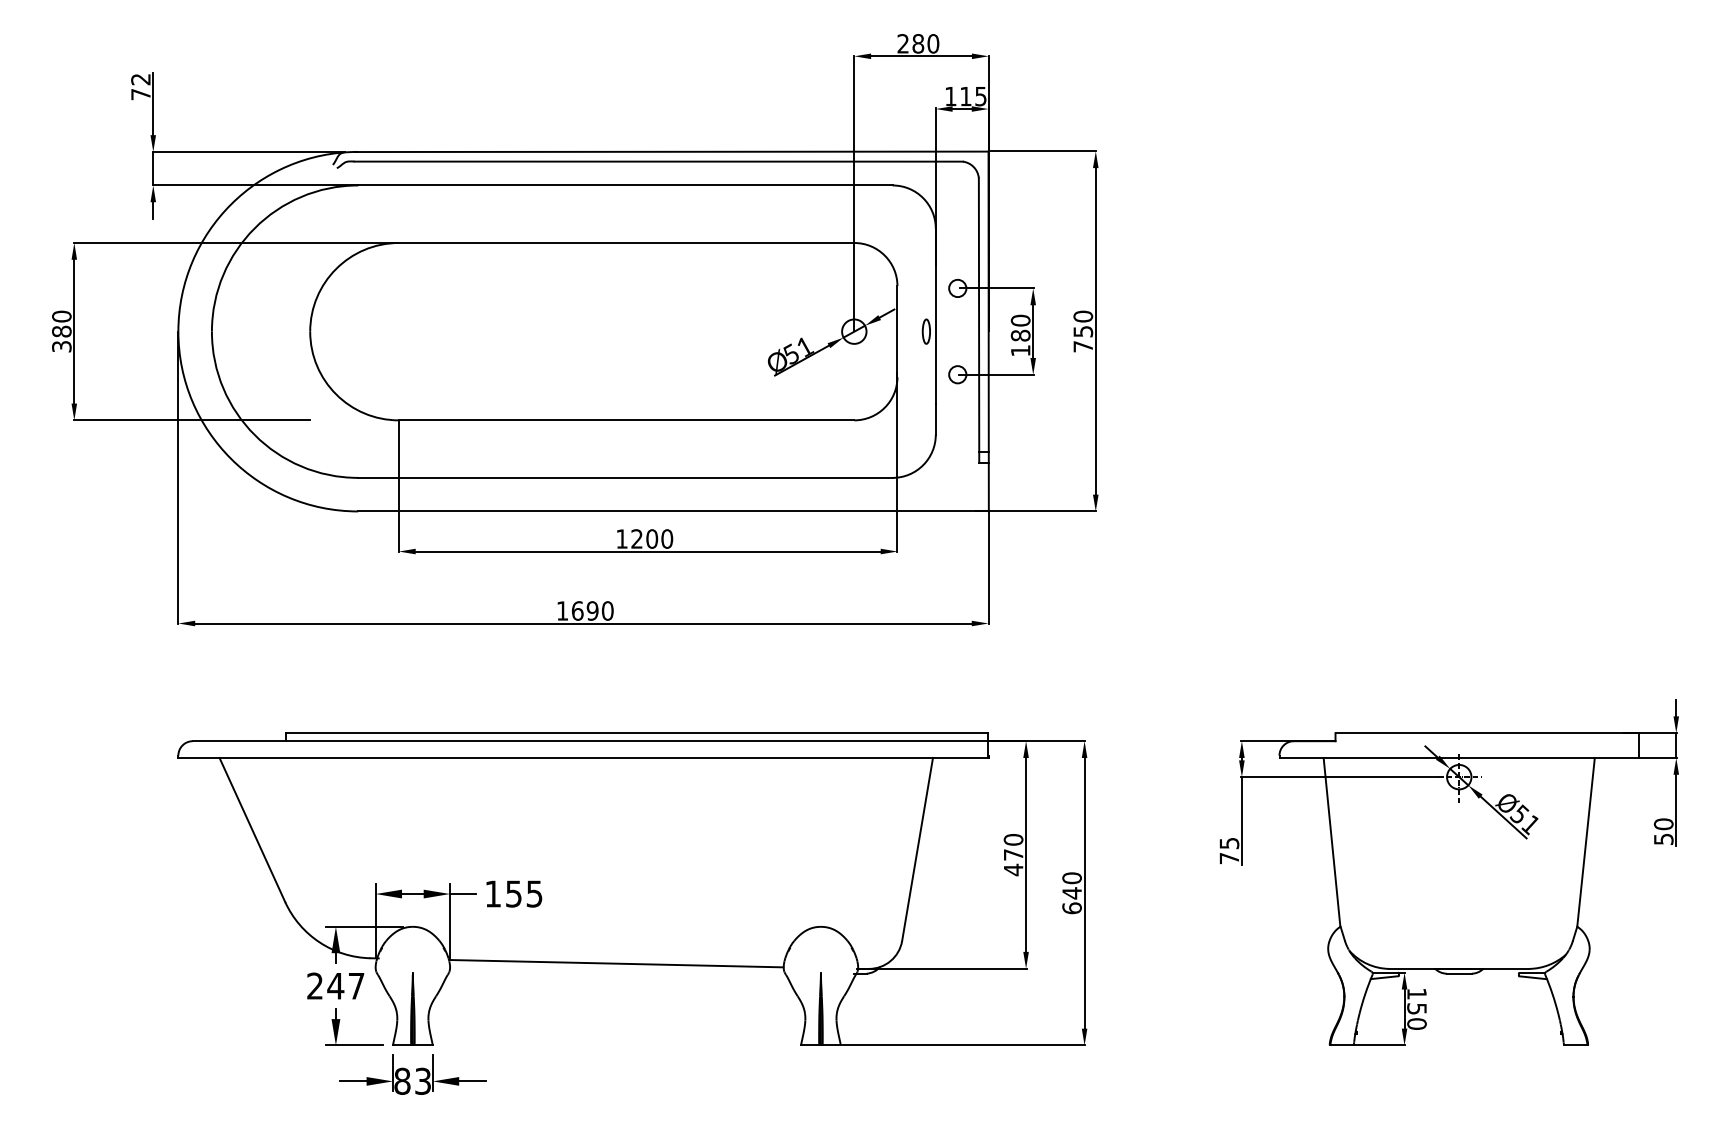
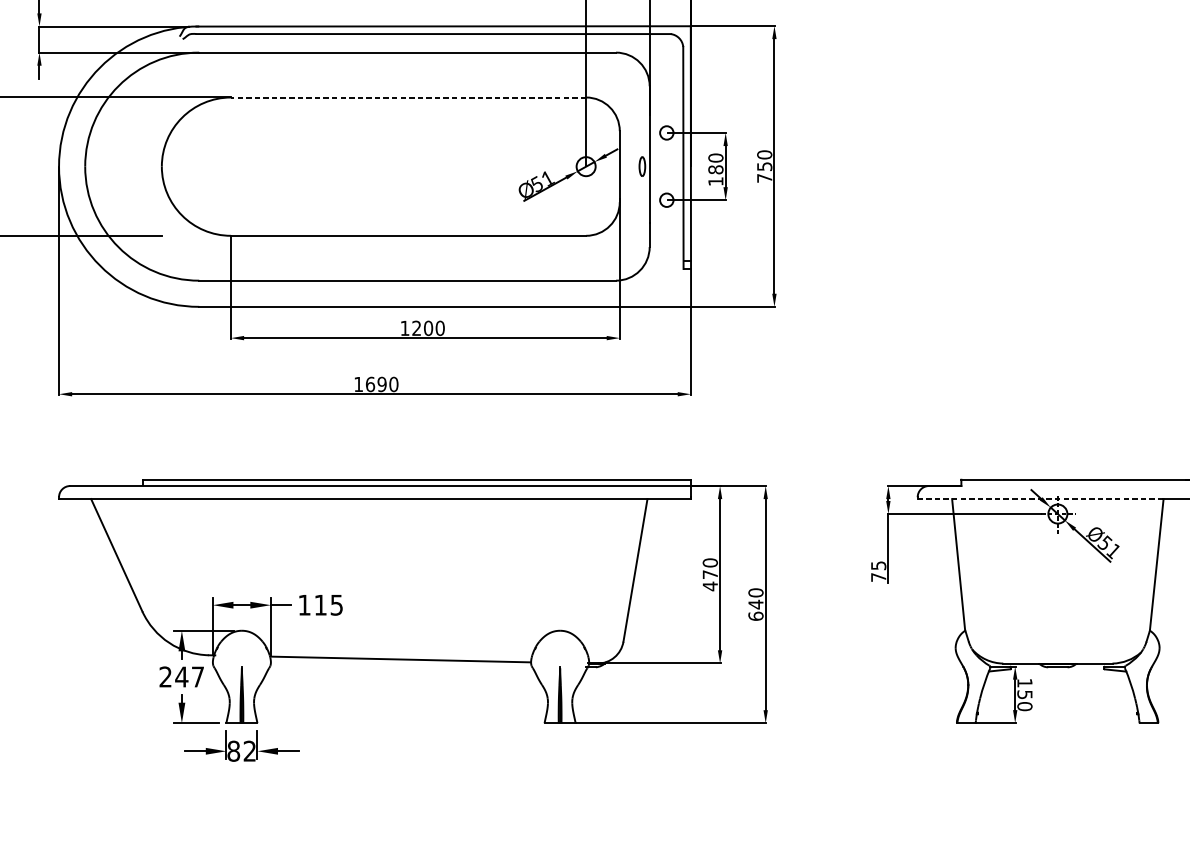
line: (626, 243) -> (408, 97), solid -> dashed
line: (1437, 757) -> (1040, 498), solid -> dashed
text: (513, 893) -> (320, 604), 155 -> 115
text: (422, 1081) -> (249, 751), 83 -> 82

